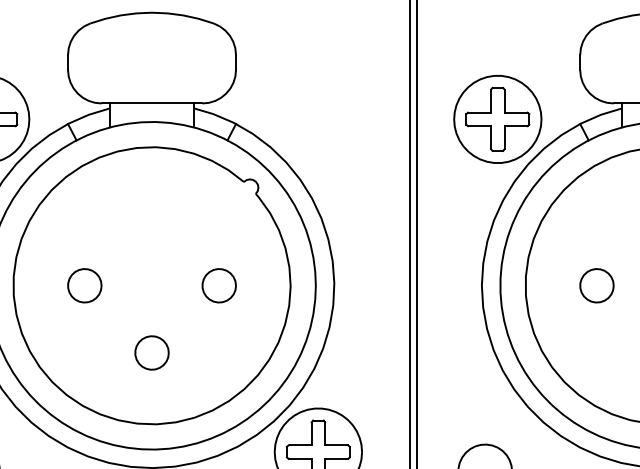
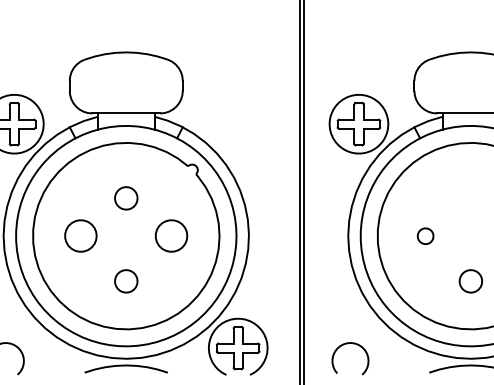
part: (152, 229) -> (126, 198), added
part: (85, 286) -> (81, 236), size x1.4
part: (219, 286) -> (171, 236), size x1.4
part: (596, 286) -> (425, 236), size x0.7

